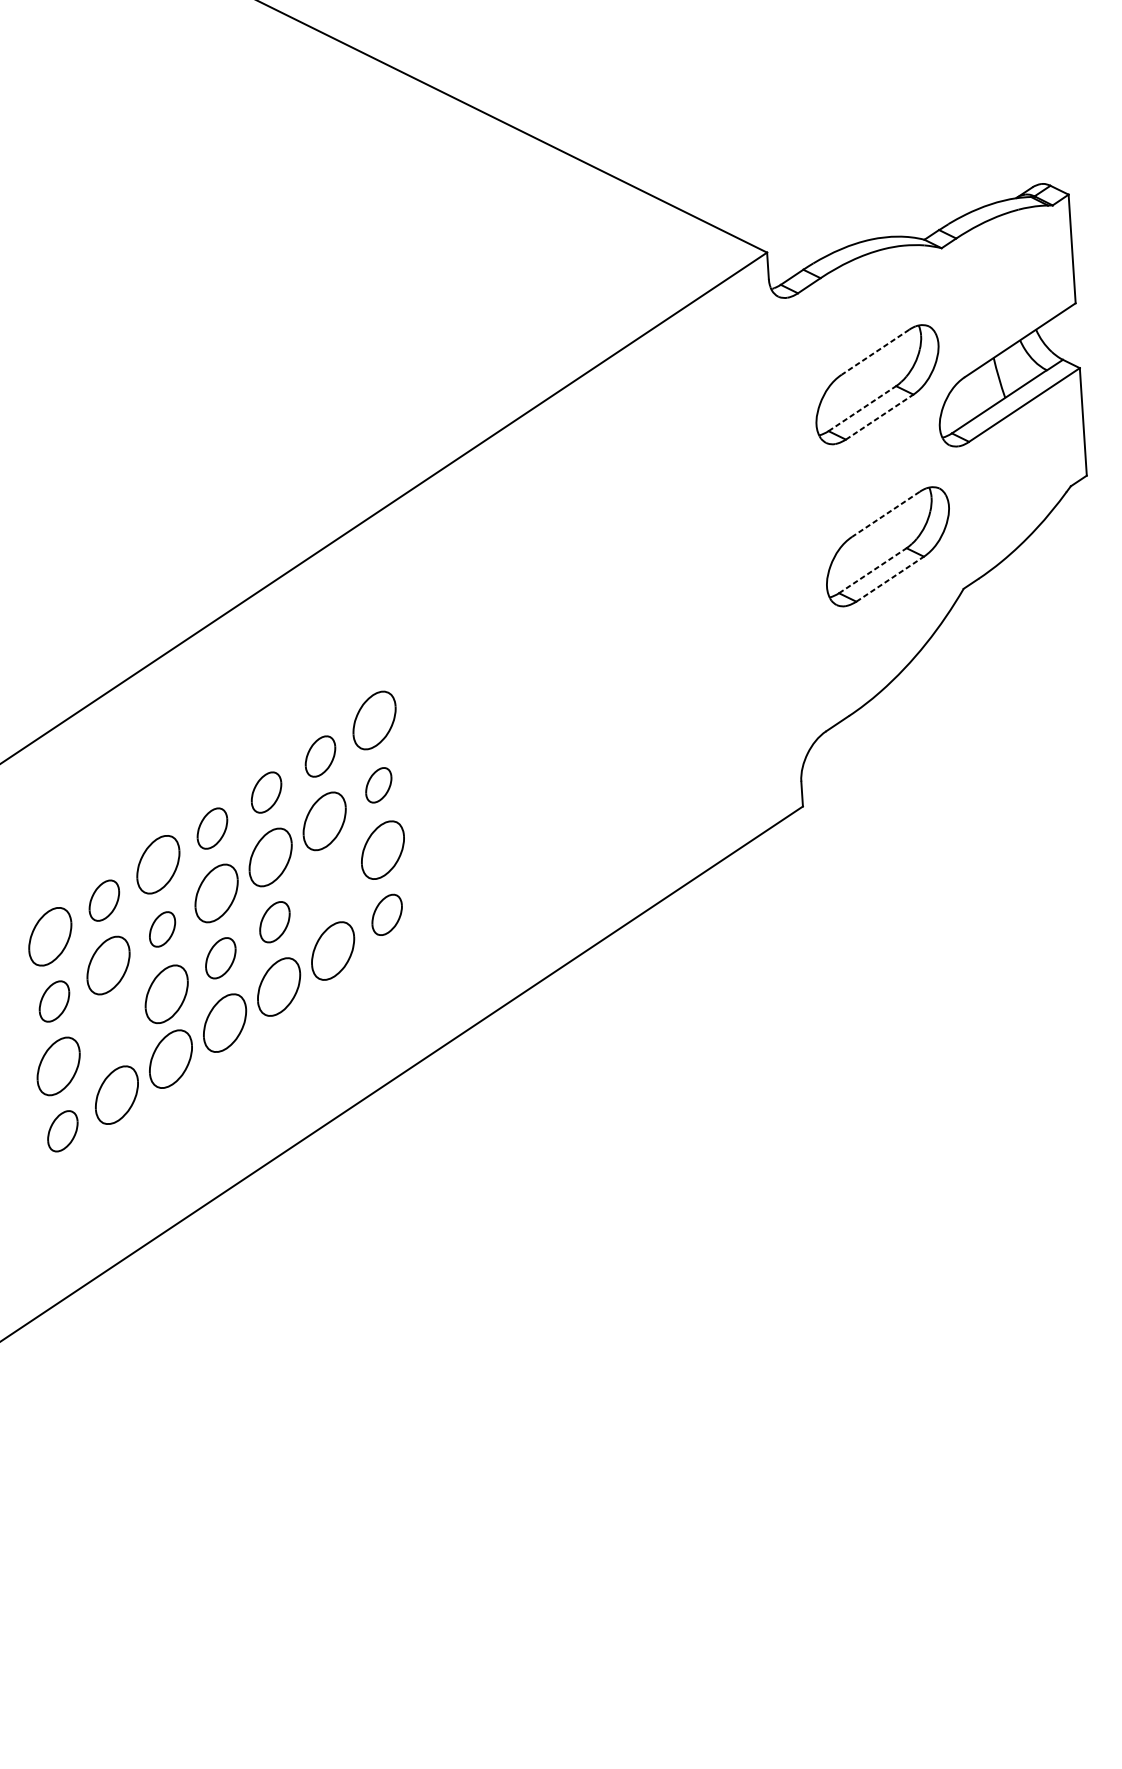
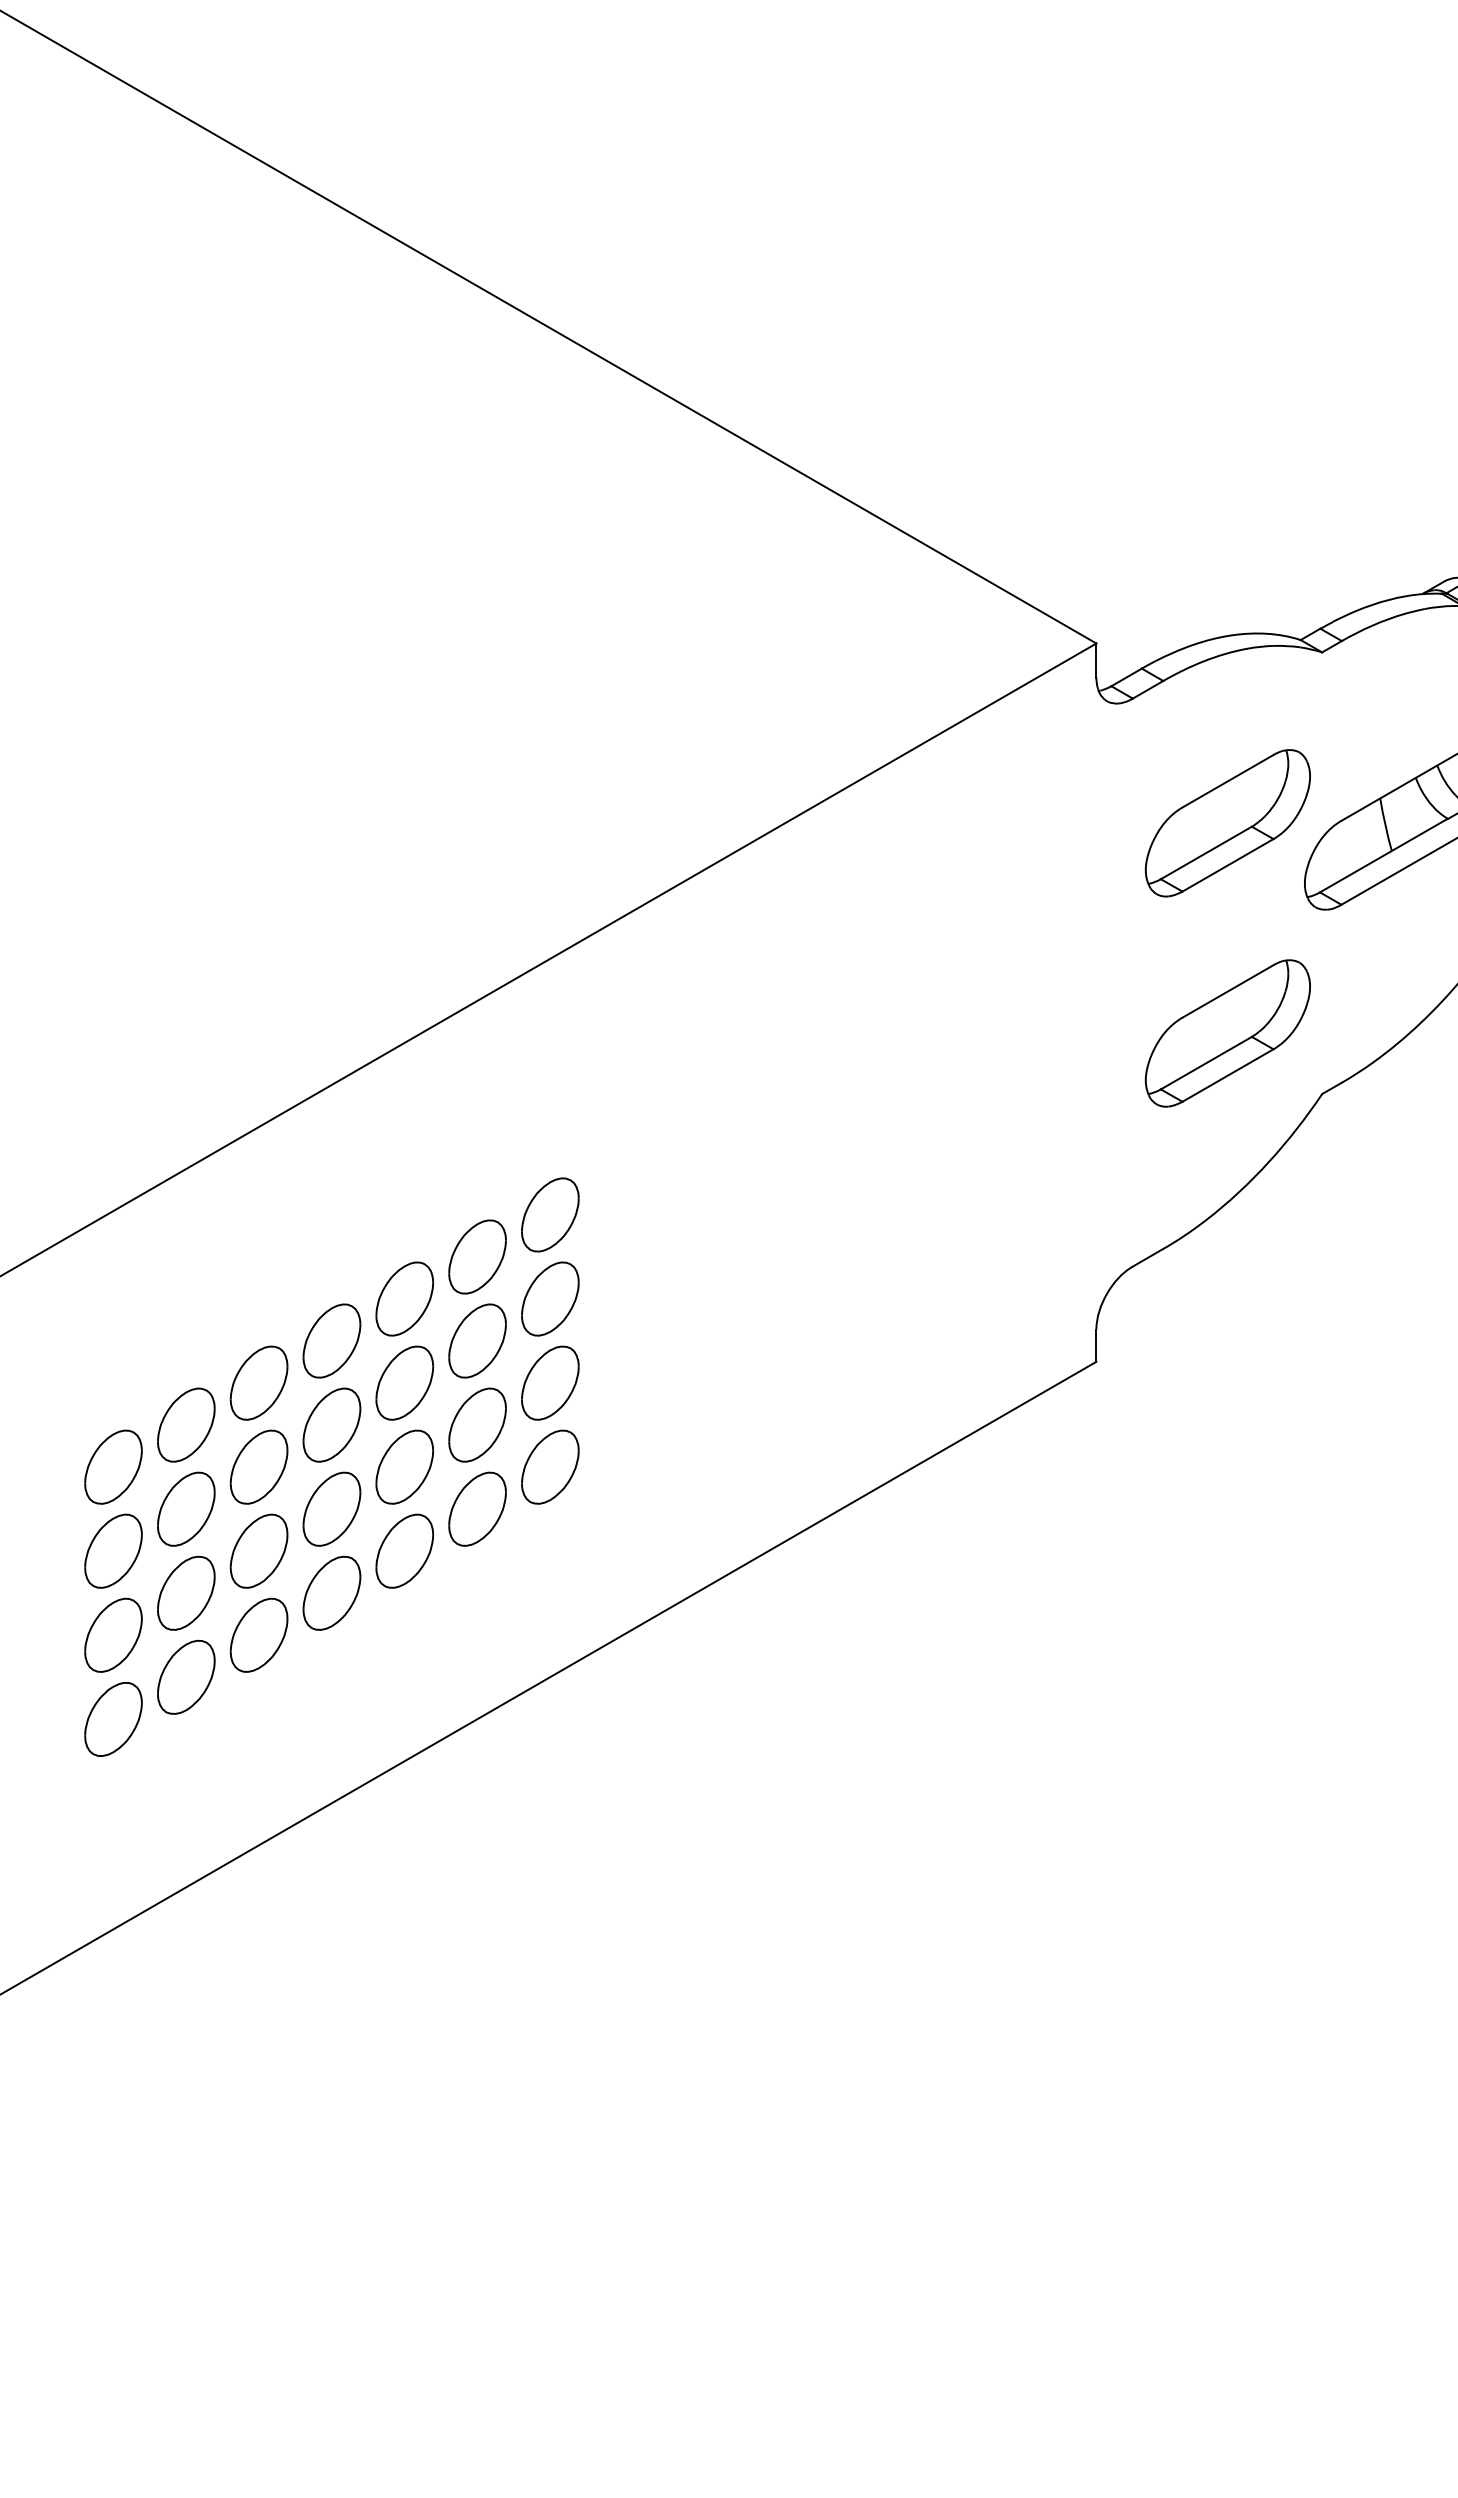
line: (875, 352) -> (1228, 781), dashed -> solid
line: (862, 408) -> (1206, 852), dashed -> solid
line: (880, 417) -> (1228, 865), dashed -> solid
line: (886, 514) -> (1228, 991), dashed -> solid
line: (872, 570) -> (1206, 1063), dashed -> solid
line: (890, 579) -> (1228, 1075), dashed -> solid
part: (320, 756) -> (477, 1256), size x1.43
part: (378, 784) -> (550, 1298), size x1.67
part: (266, 792) -> (404, 1298), size x1.43
part: (212, 828) -> (331, 1340), size x1.43
part: (328, 885) -> (477, 1424), added
part: (104, 900) -> (186, 1424), size x1.43
part: (387, 914) -> (550, 1466), size x1.43
part: (274, 921) -> (404, 1466), size x1.43
part: (162, 929) -> (258, 1466), size x1.67
part: (220, 957) -> (331, 1508), size x1.43
part: (54, 1001) -> (113, 1550), size x1.43
part: (112, 1029) -> (186, 1592), added
part: (62, 1131) -> (113, 1719), size x1.43

